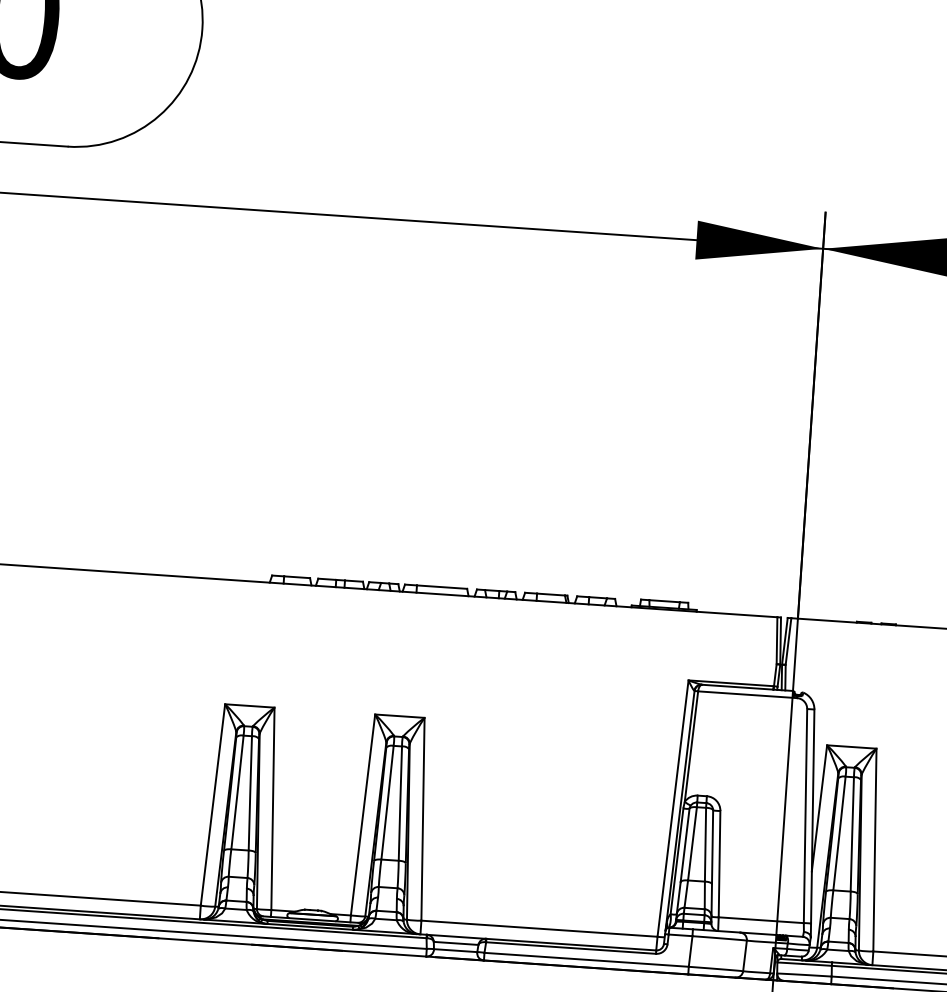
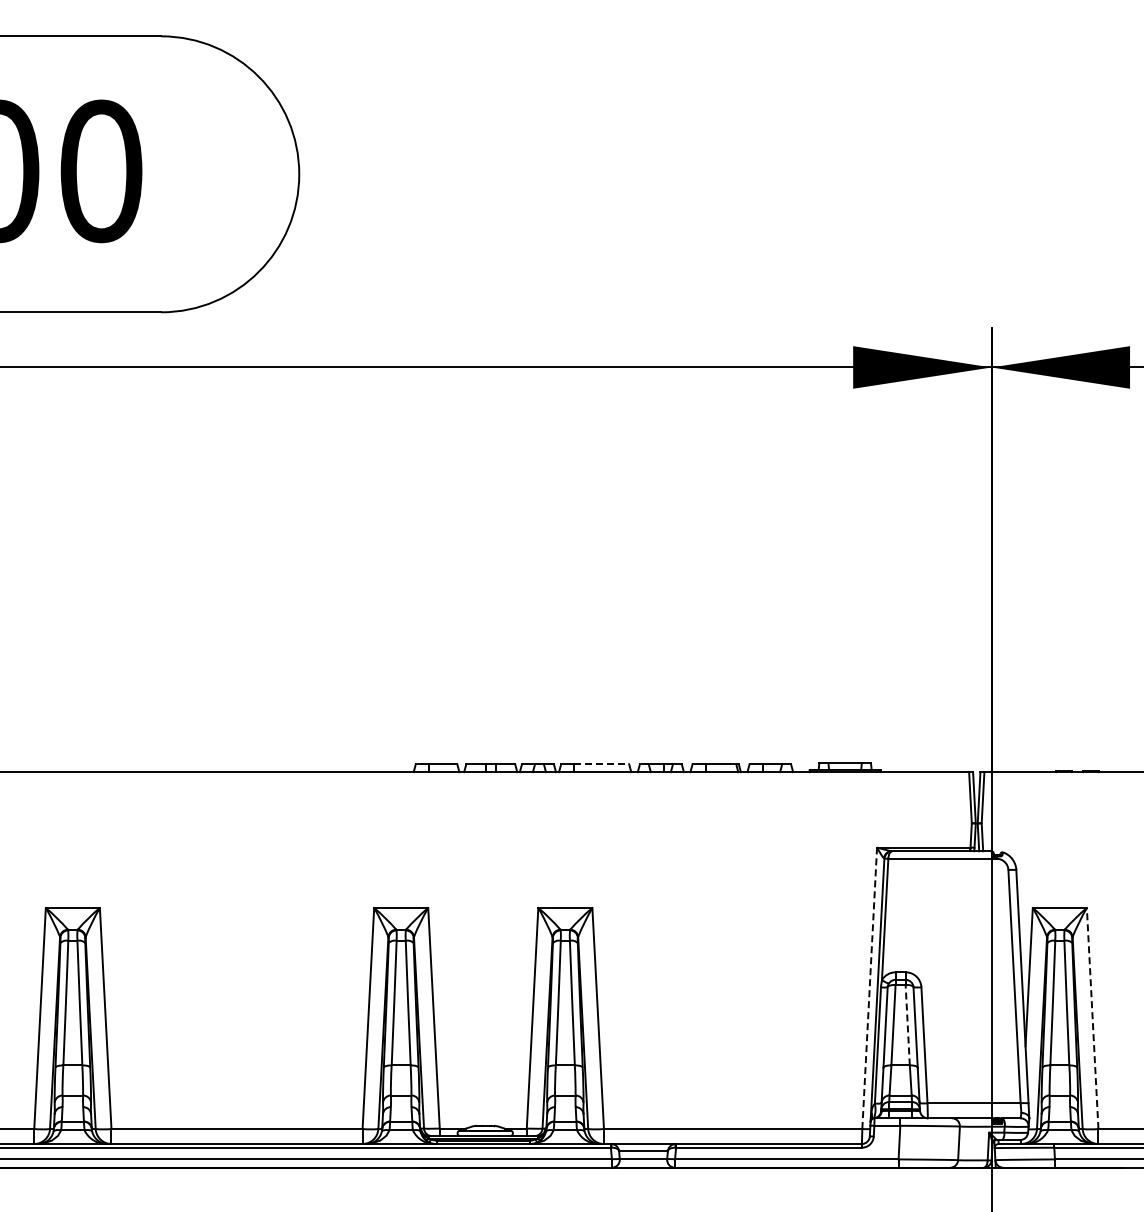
line: (442, 587) -> (602, 764), solid -> dashed
line: (672, 808) -> (869, 988), solid -> dashed
line: (705, 844) -> (907, 1024), solid -> dashed
line: (874, 850) -> (1092, 1018), solid -> dashed

